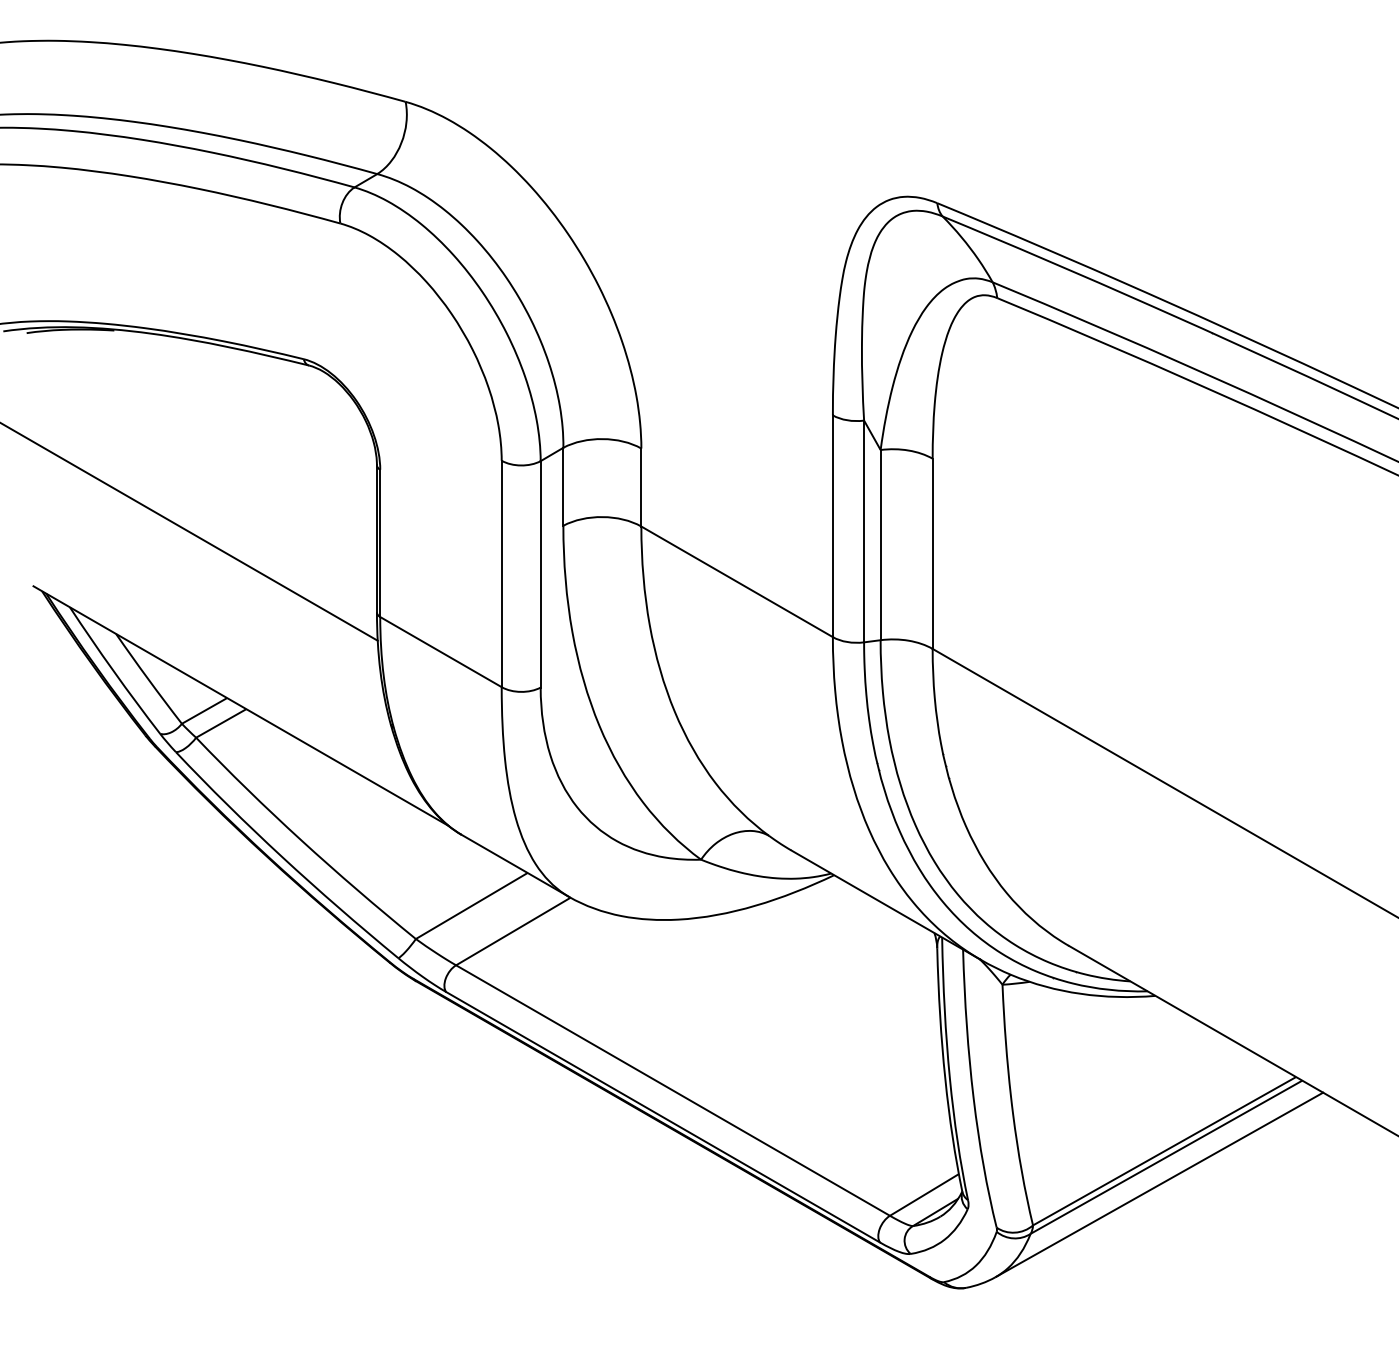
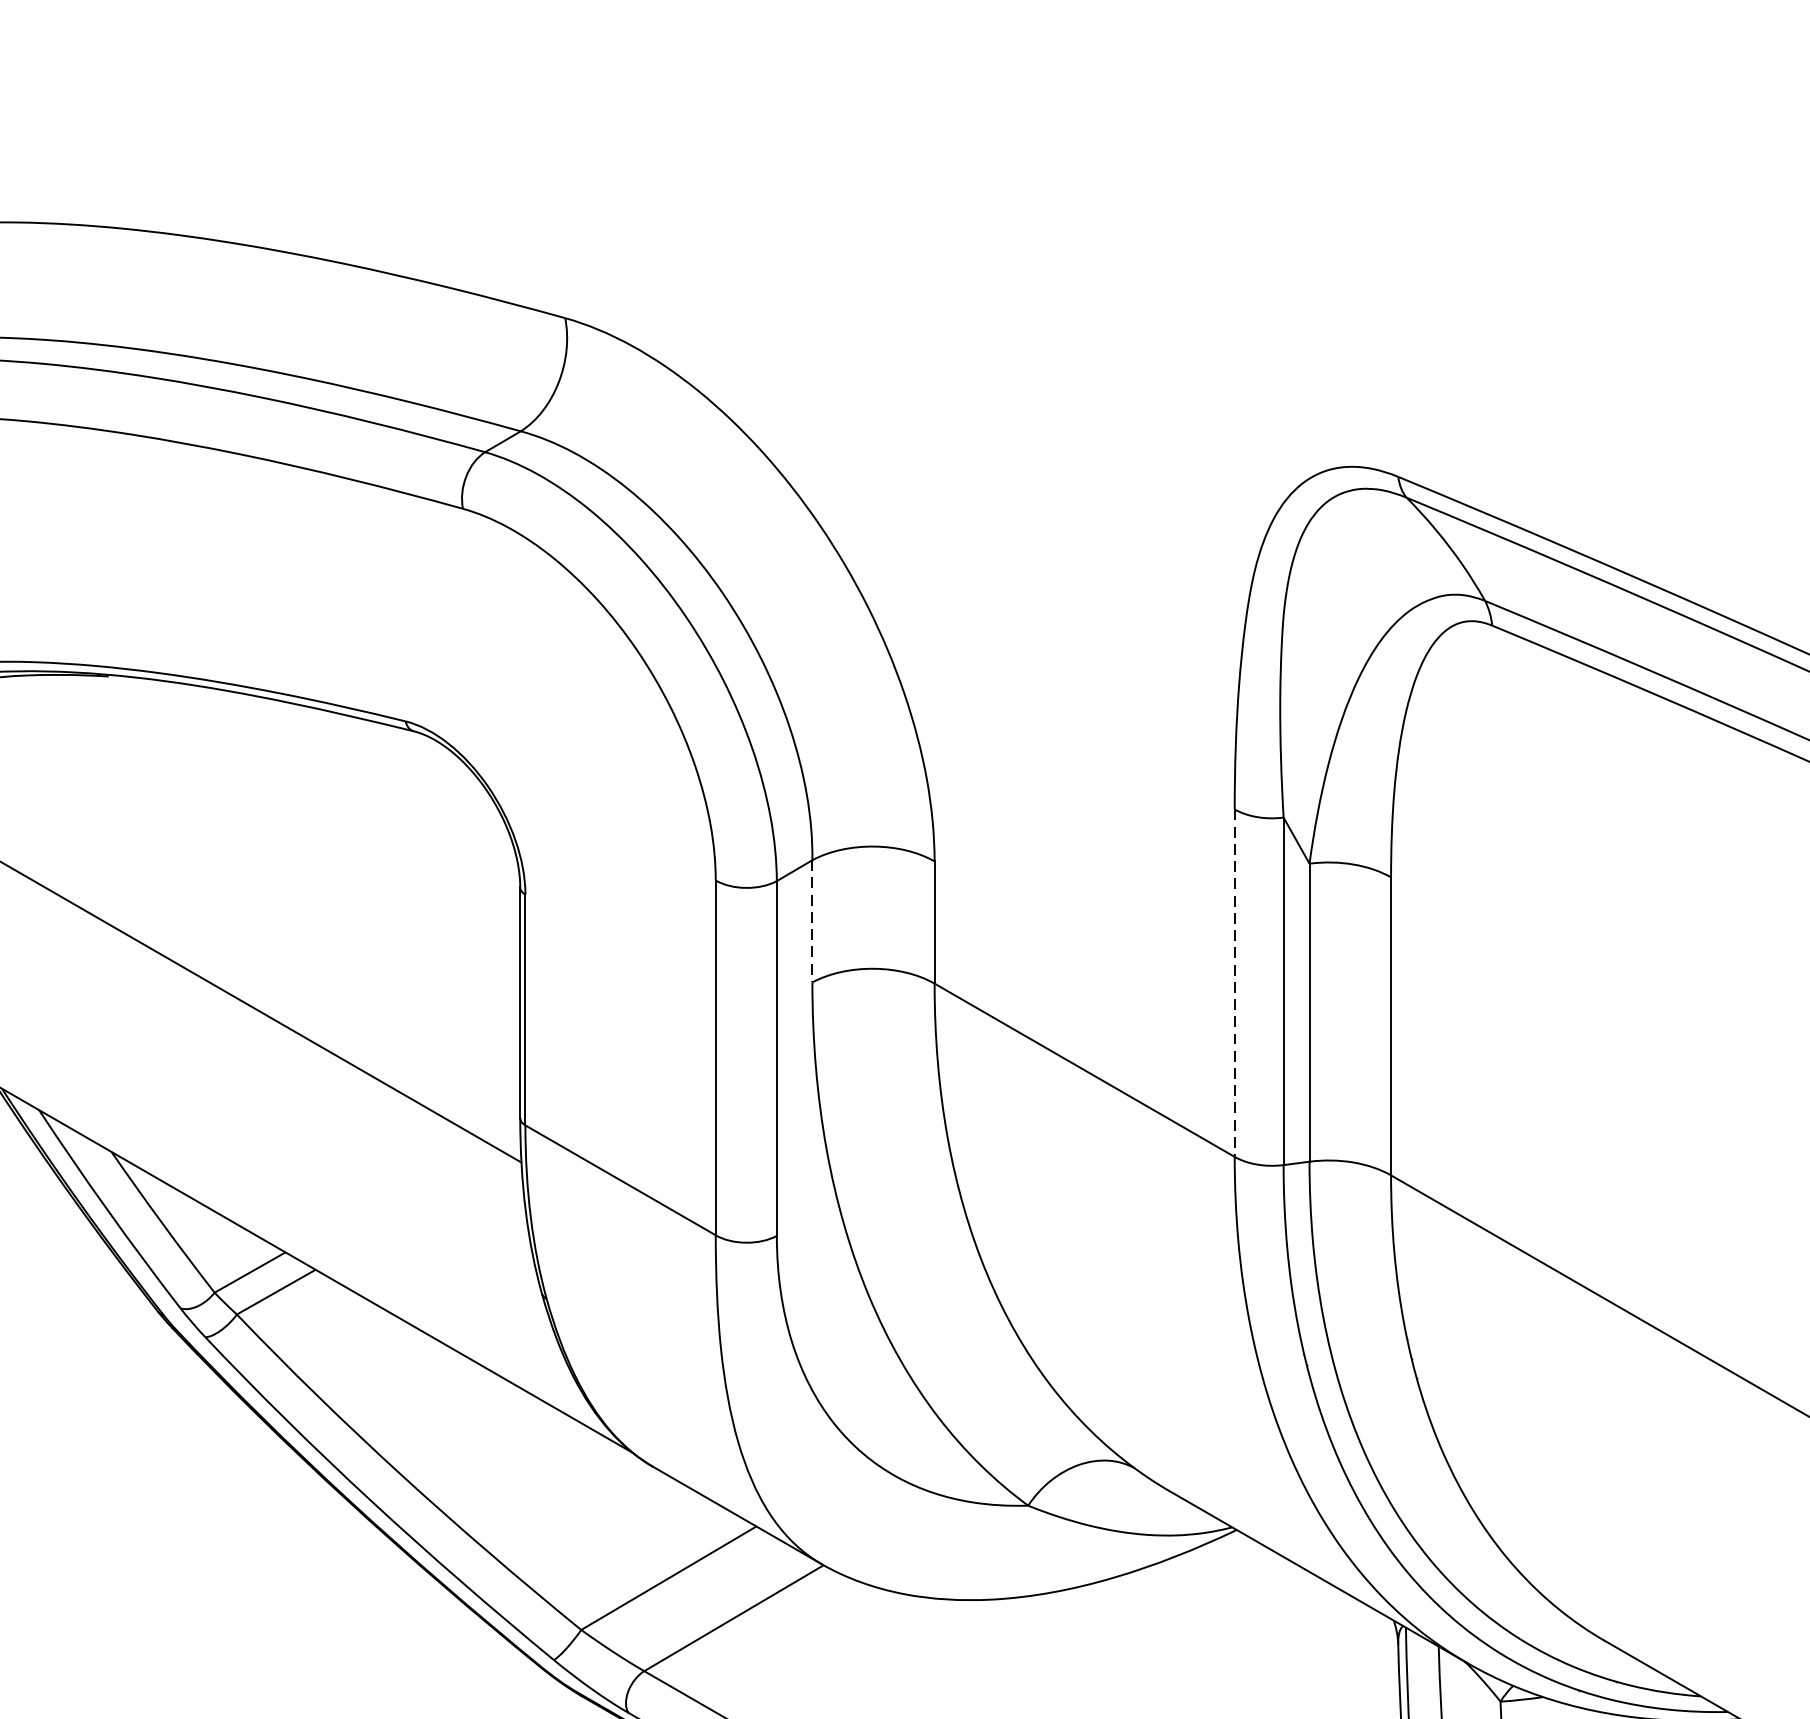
line: (563, 486) -> (812, 920), solid -> dashed
line: (832, 526) -> (1234, 983), solid -> dashed

